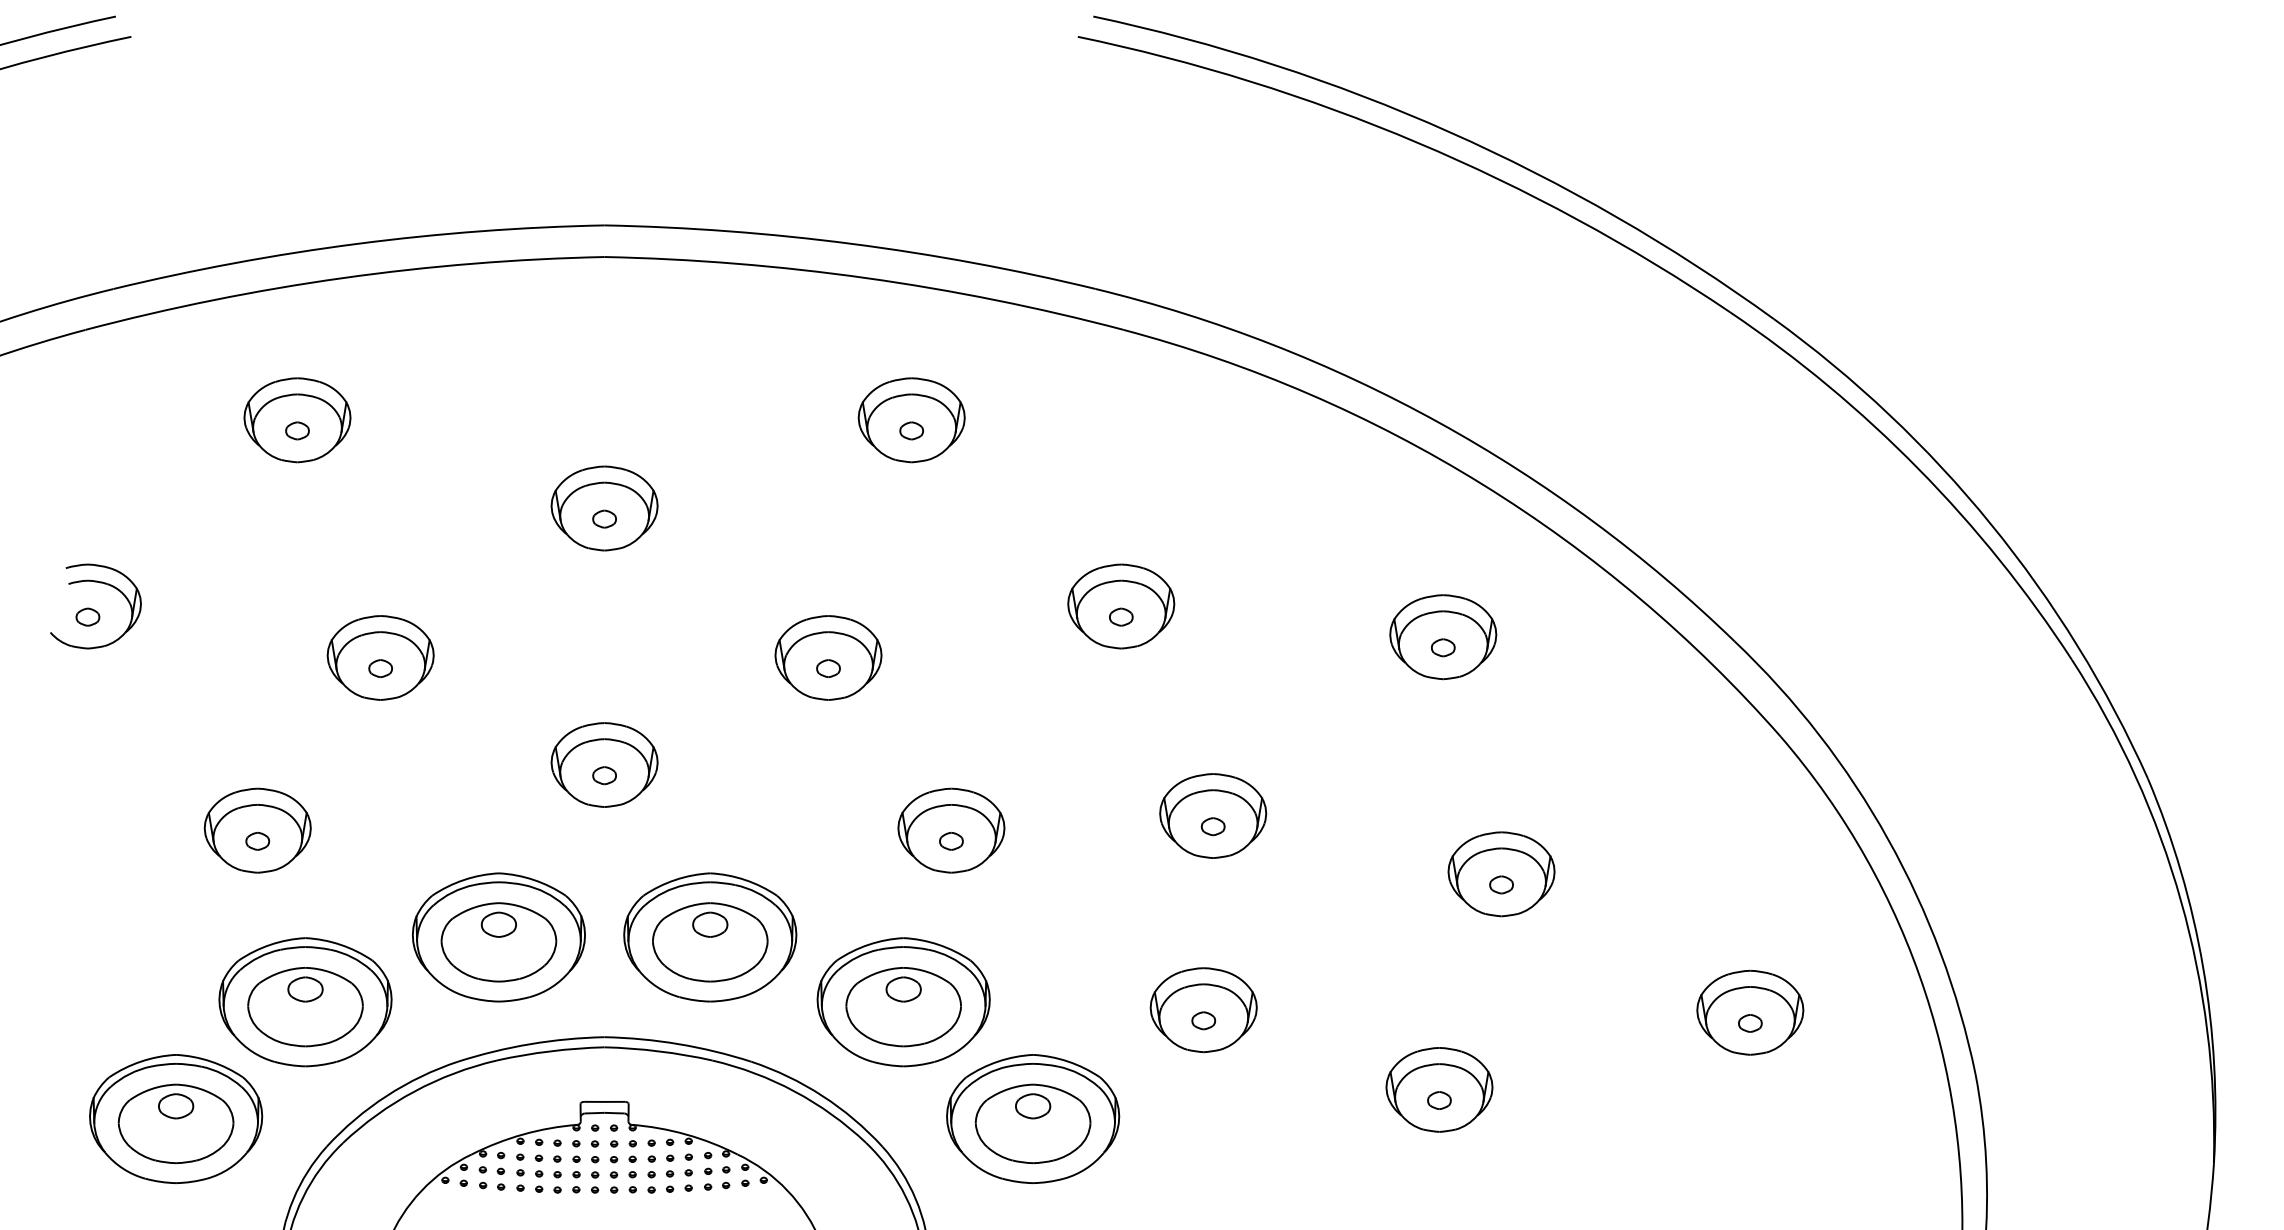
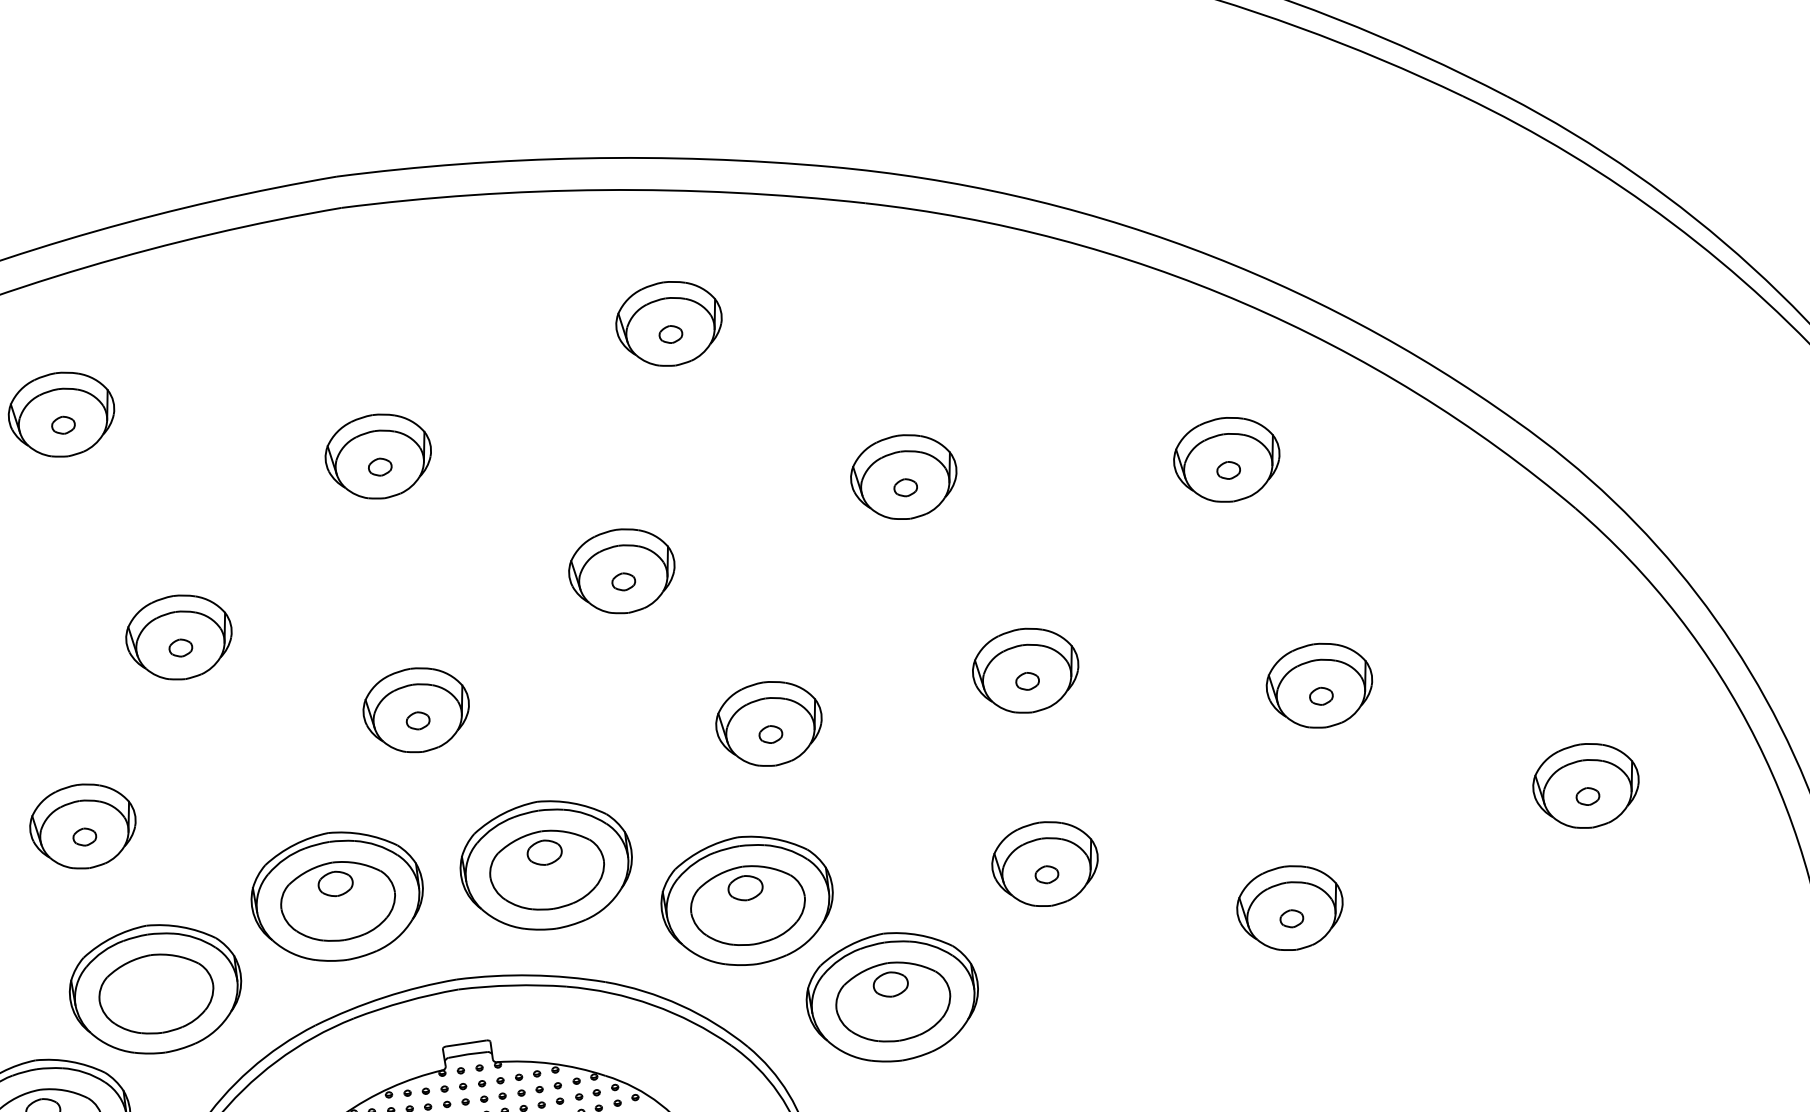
part: (305, 989) -> (153, 976), removed

